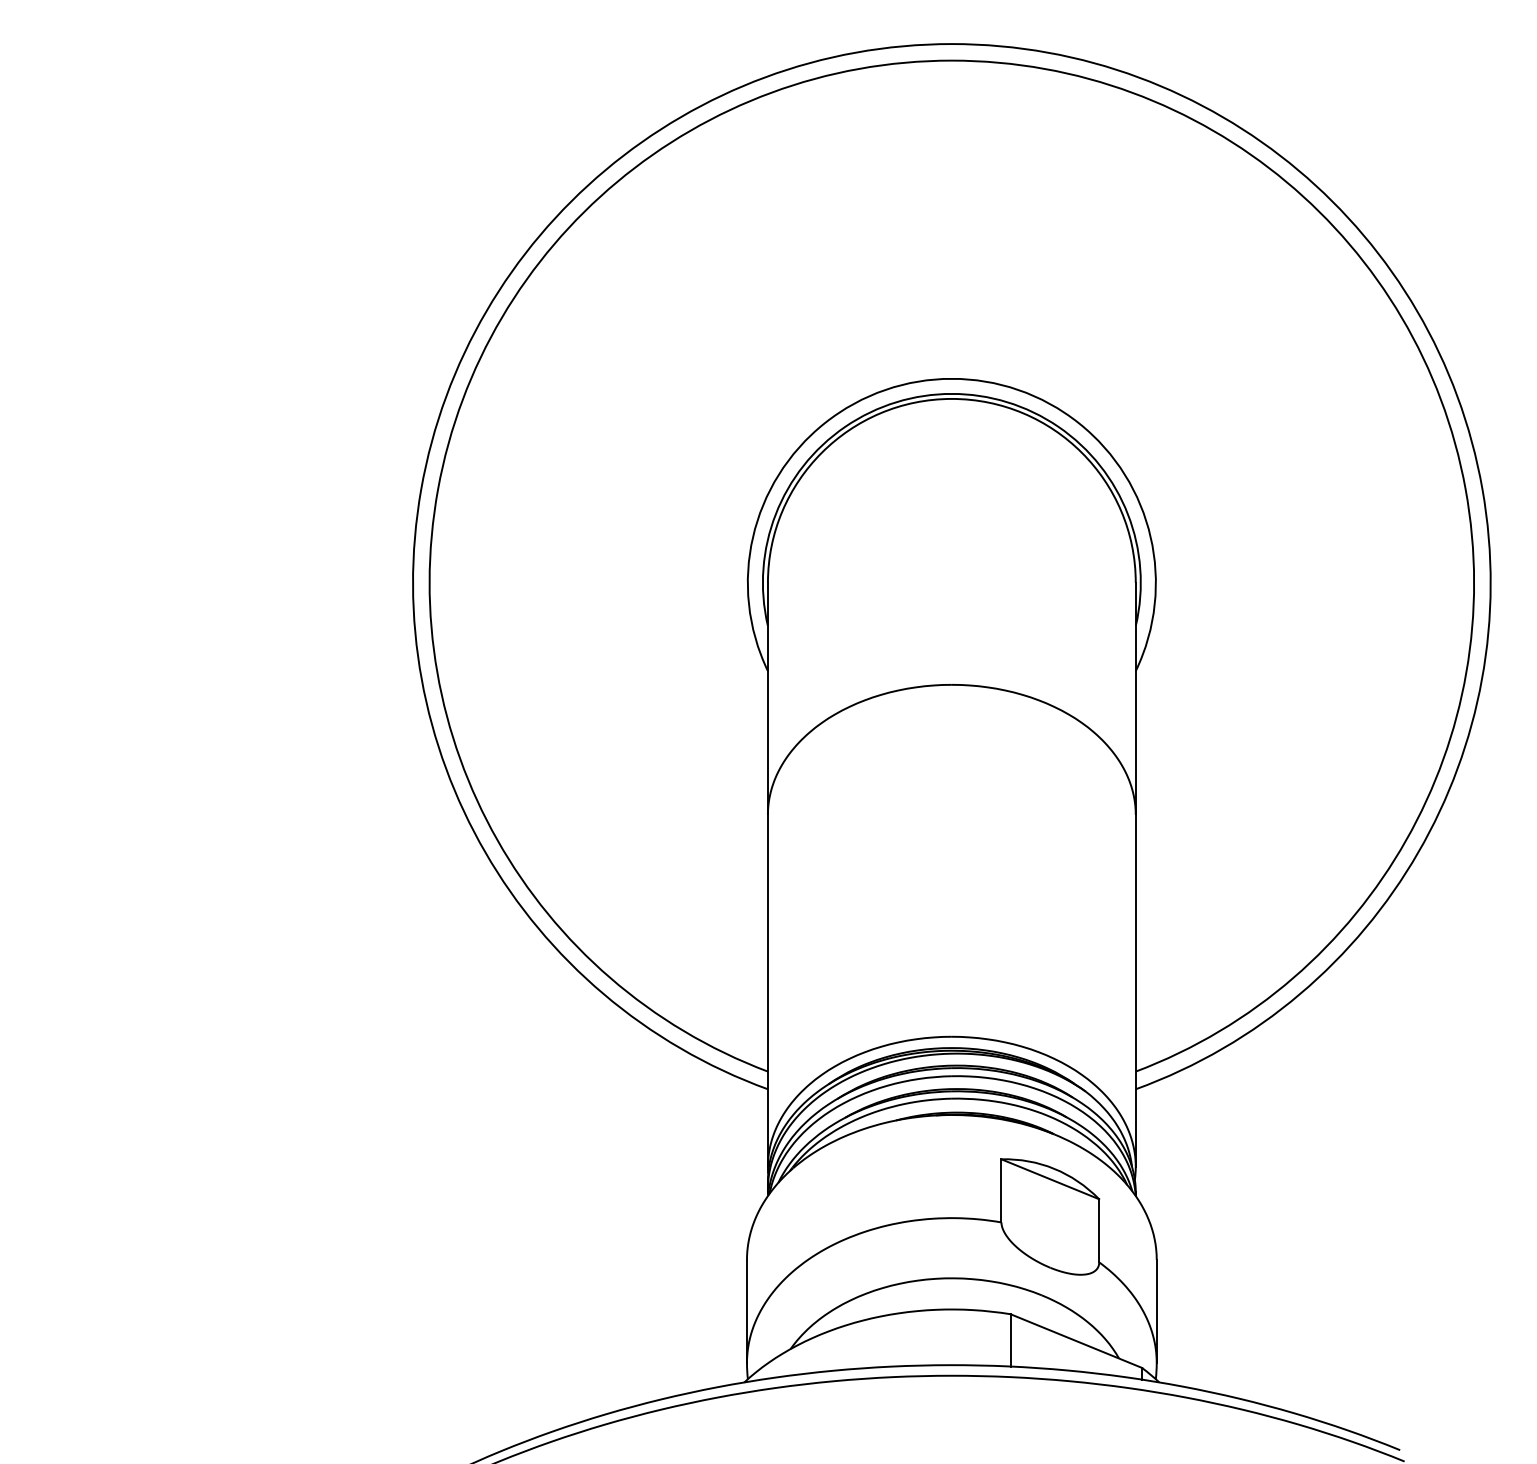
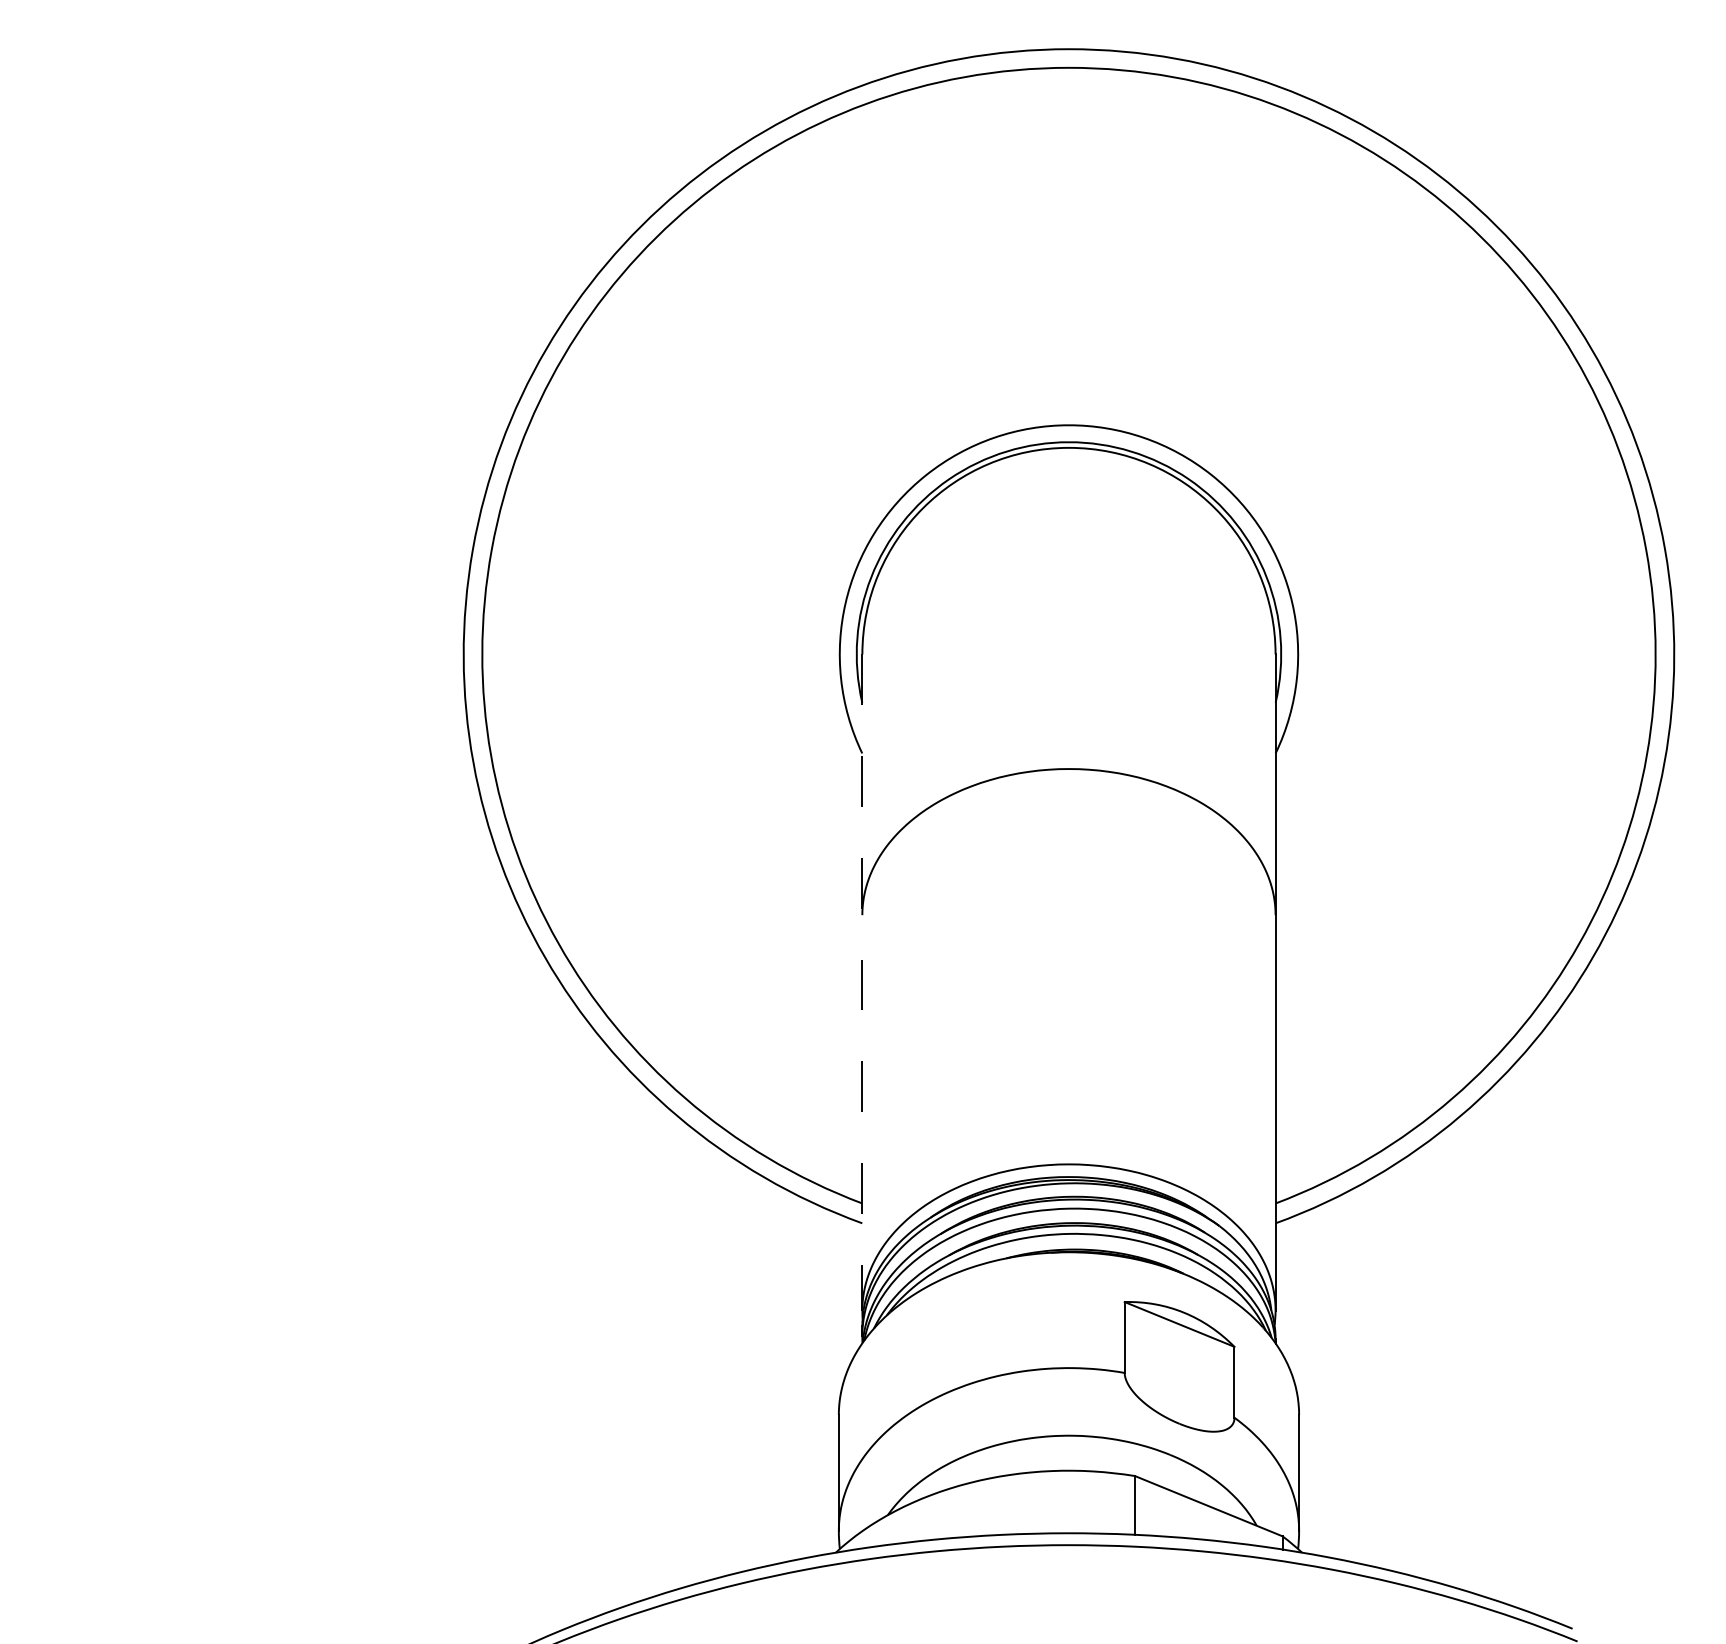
line: (768, 875) -> (862, 983), solid -> dashed

